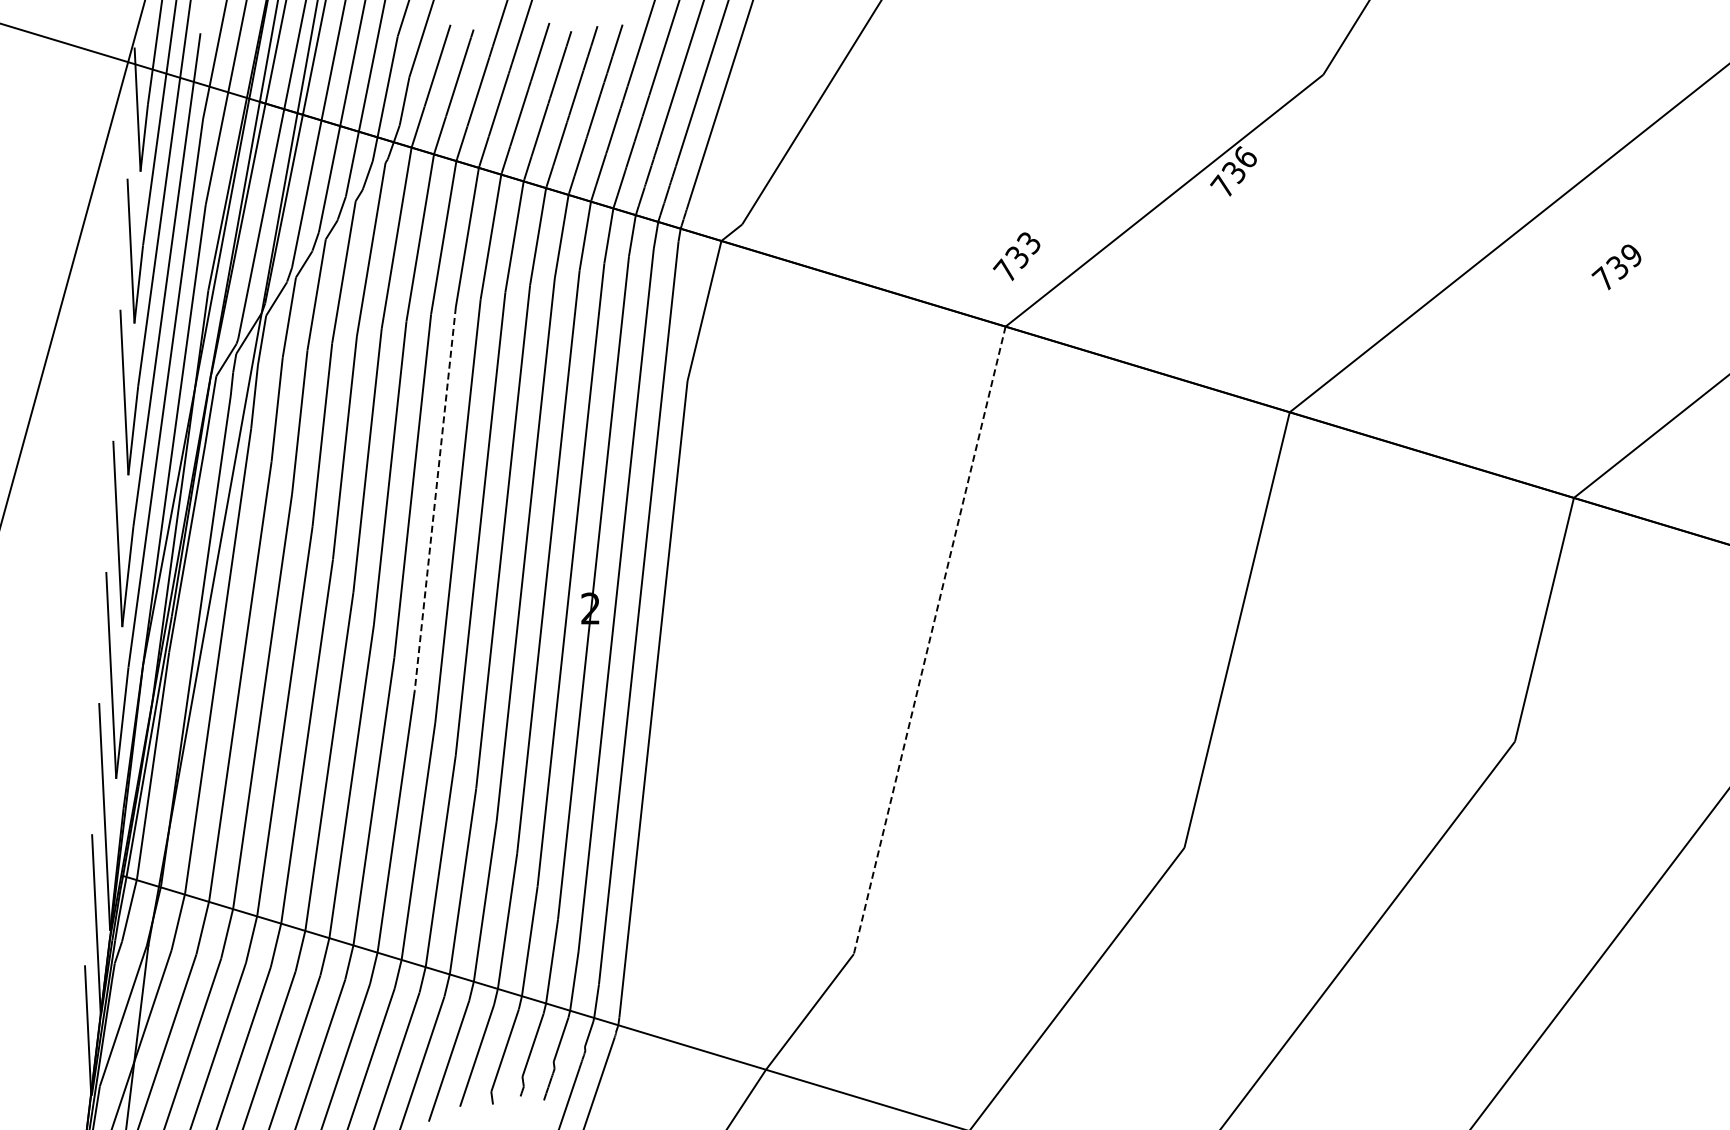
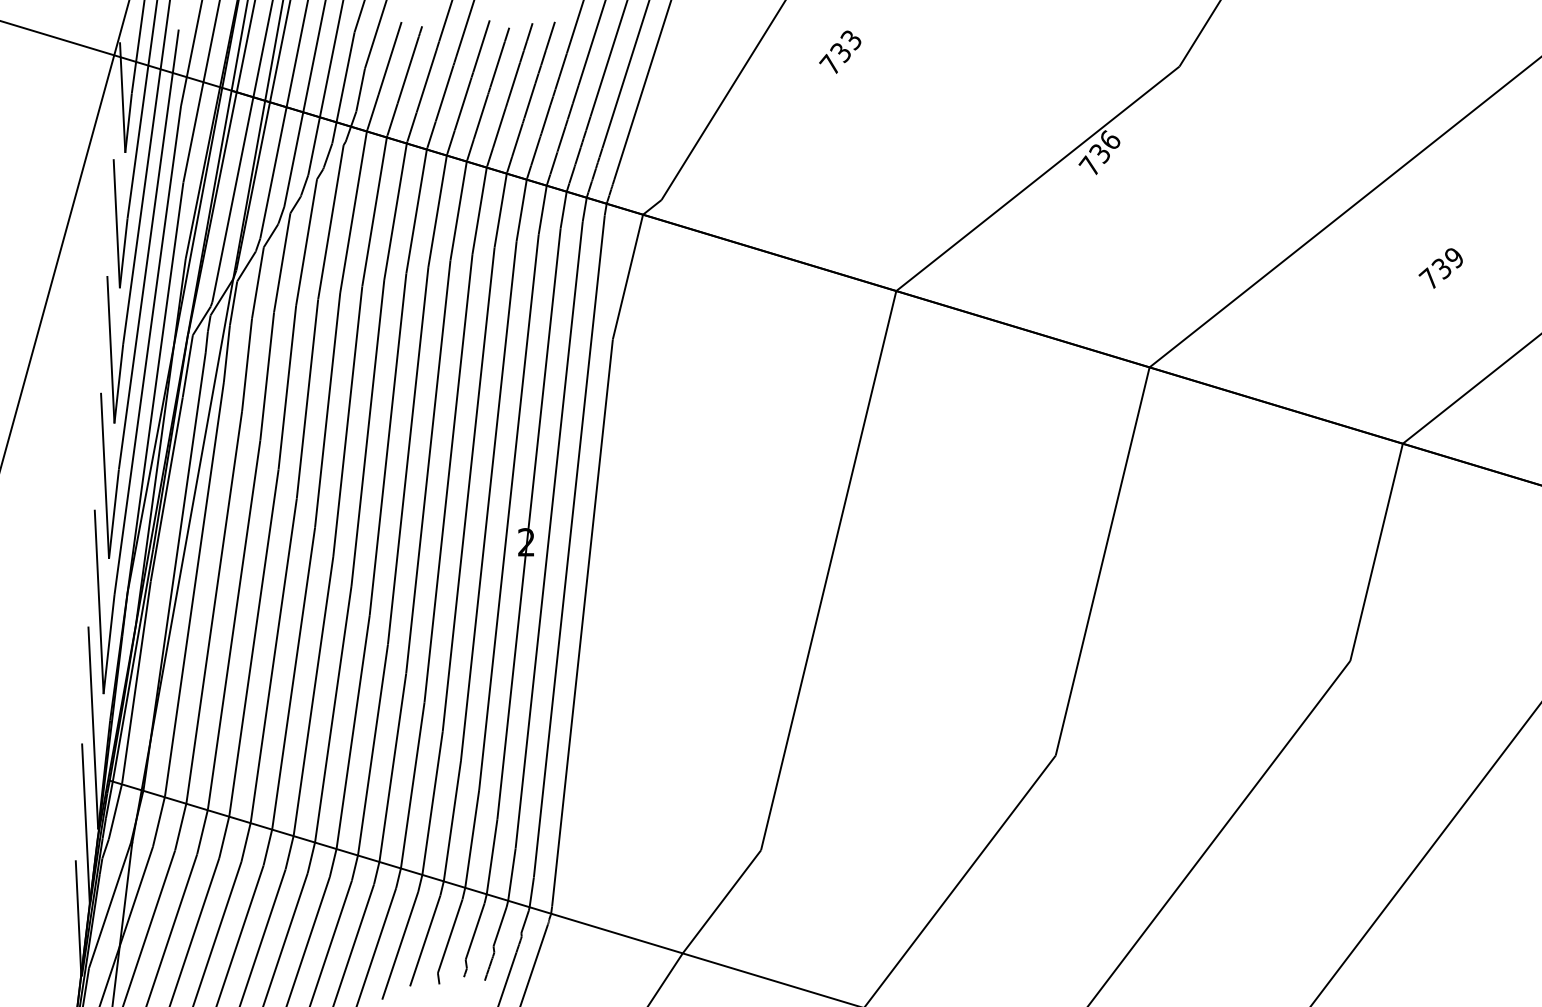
text: (1016, 256) -> (840, 52), moved
text: (1616, 267) -> (1440, 268), moved
line: (435, 498) -> (388, 444), dashed -> solid
line: (929, 640) -> (828, 570), dashed -> solid

